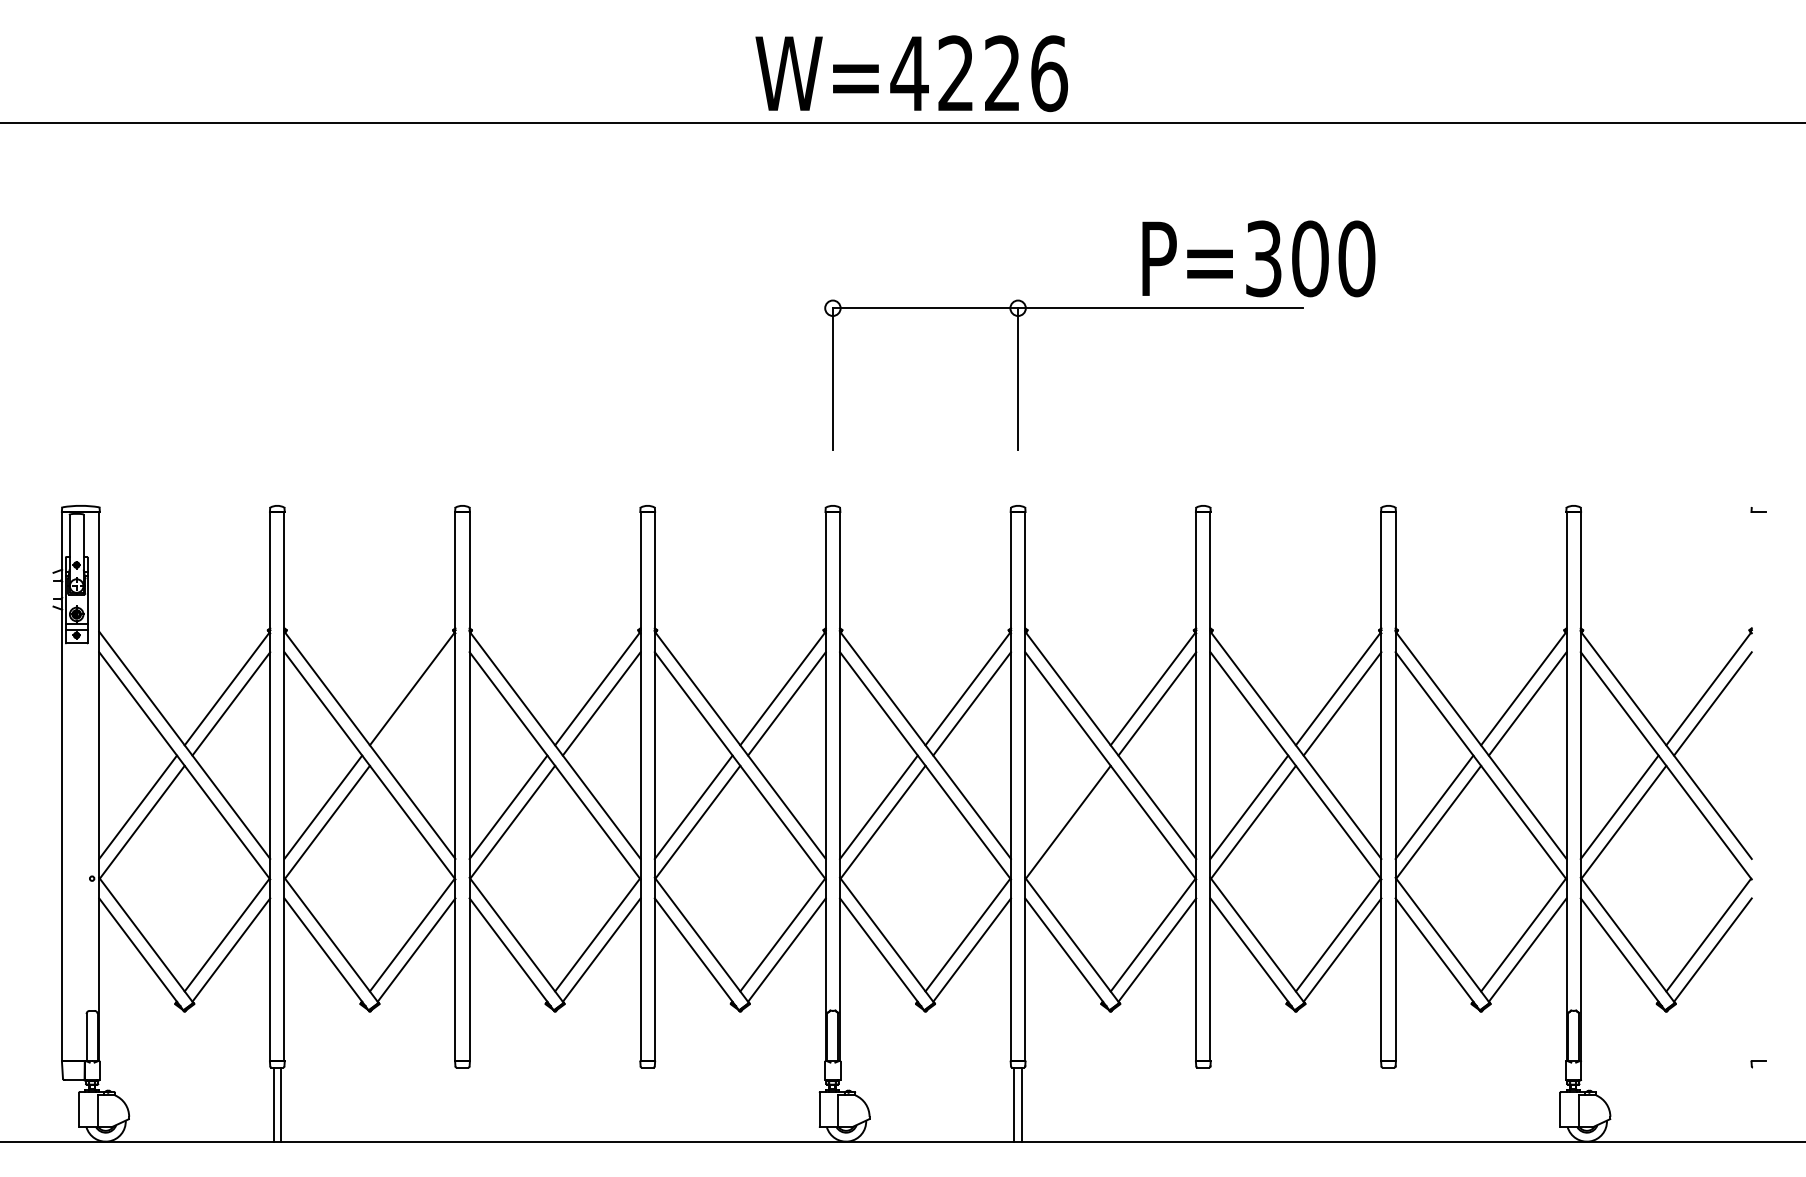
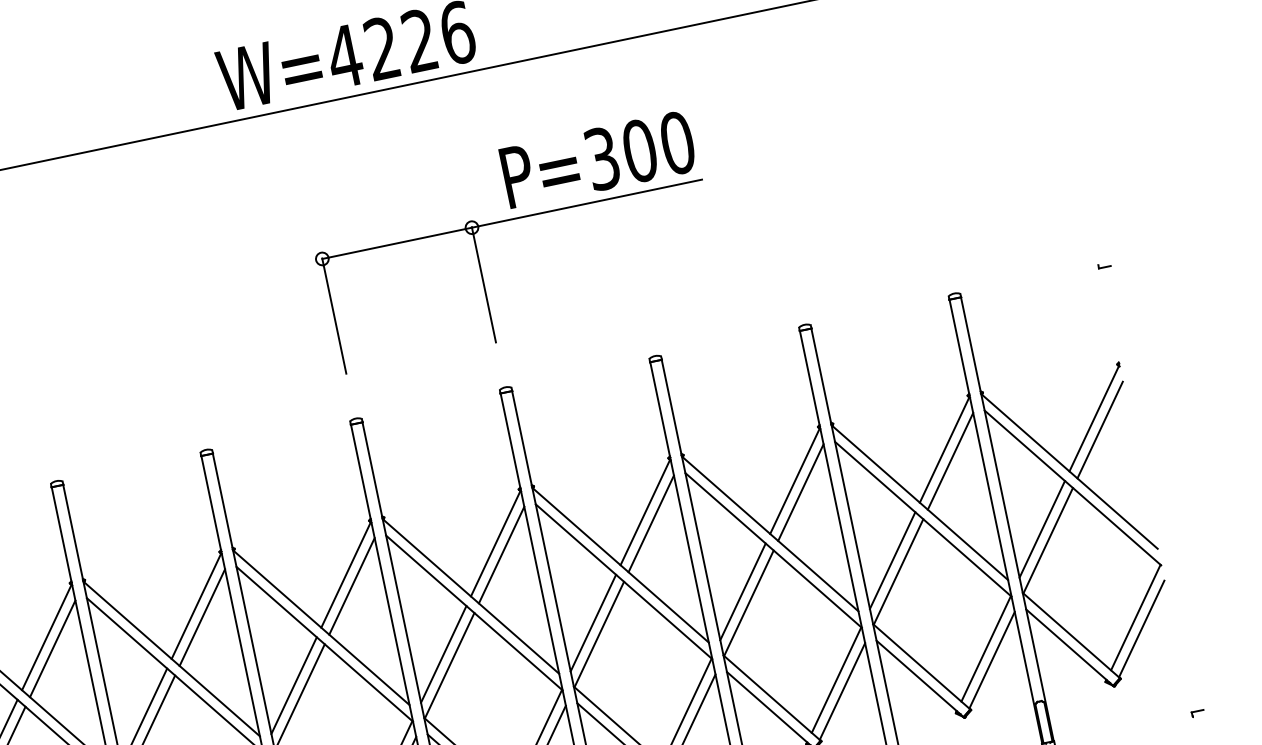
text: (1258, 258) -> (598, 159), moved
line: (416, 703) -> (52, 648), added
line: (1064, 806) -> (593, 622), added

